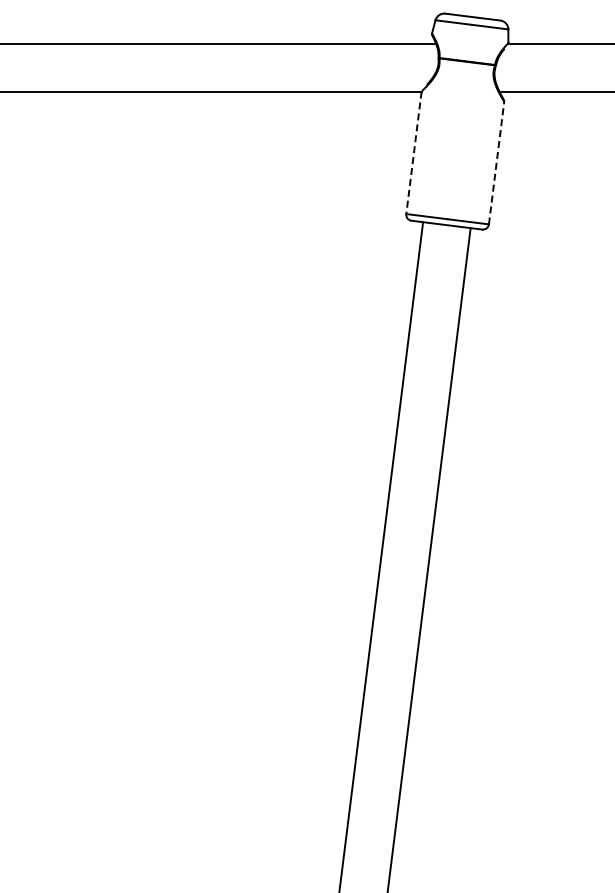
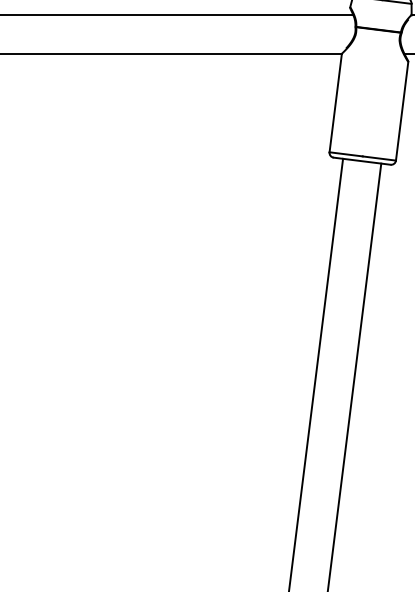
line: (413, 152) -> (335, 102), dashed -> solid
line: (496, 163) -> (402, 111), dashed -> solid

